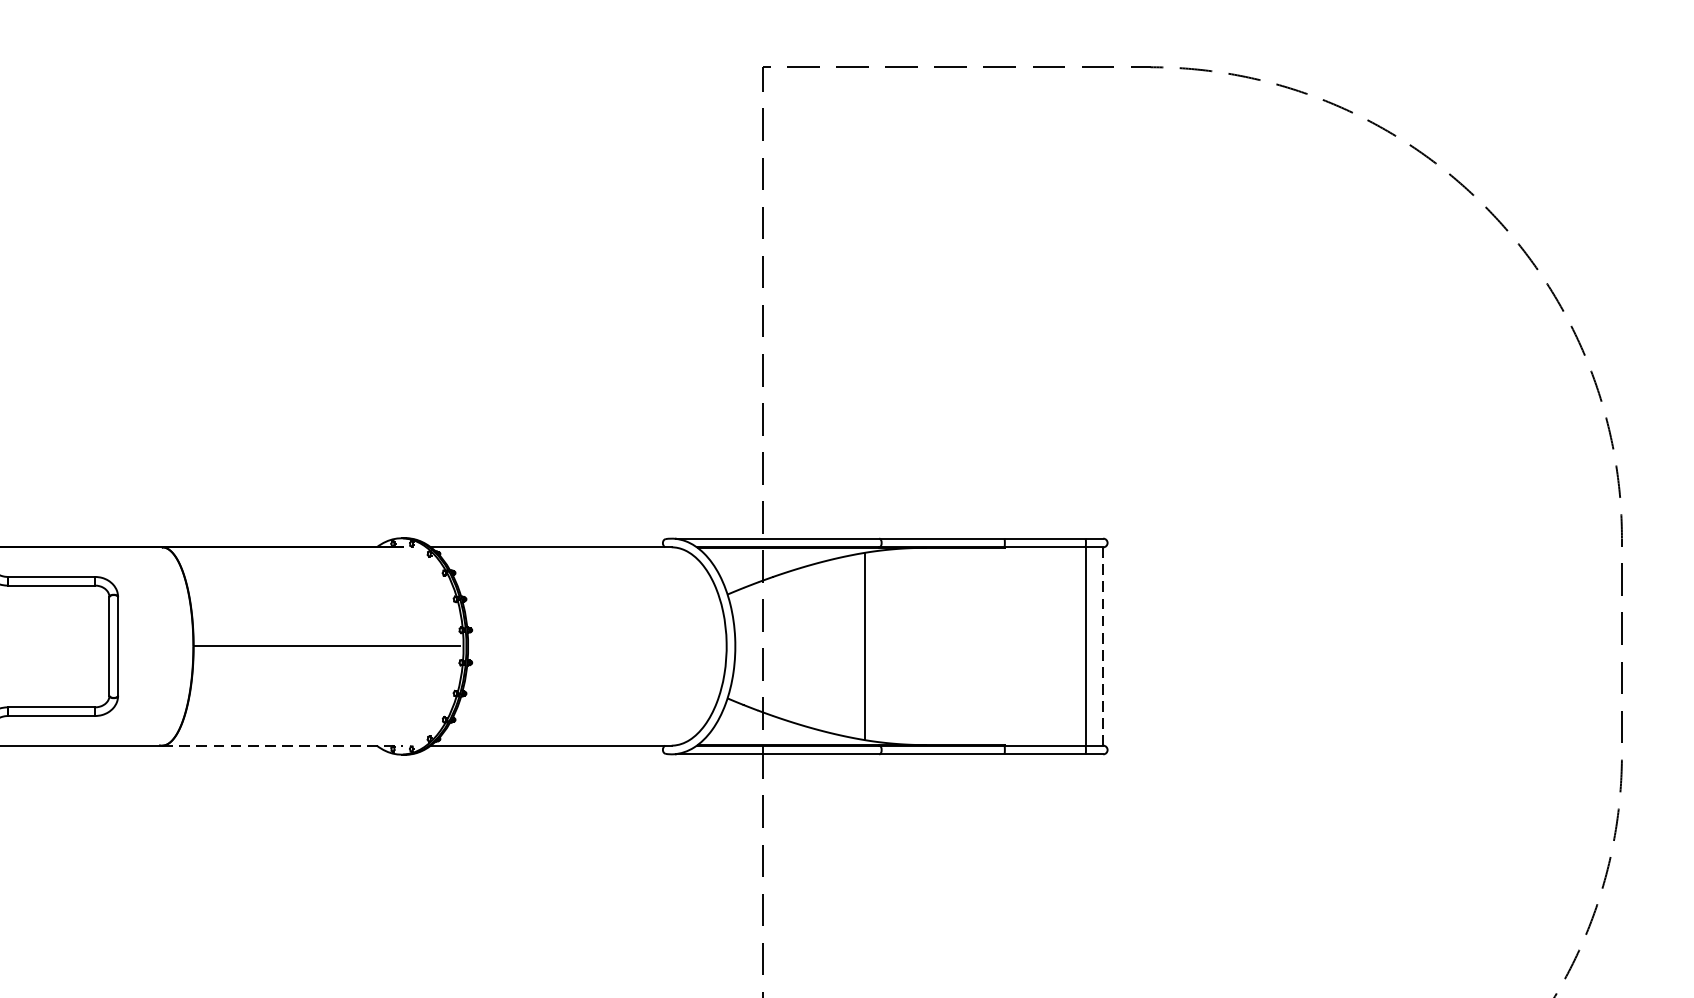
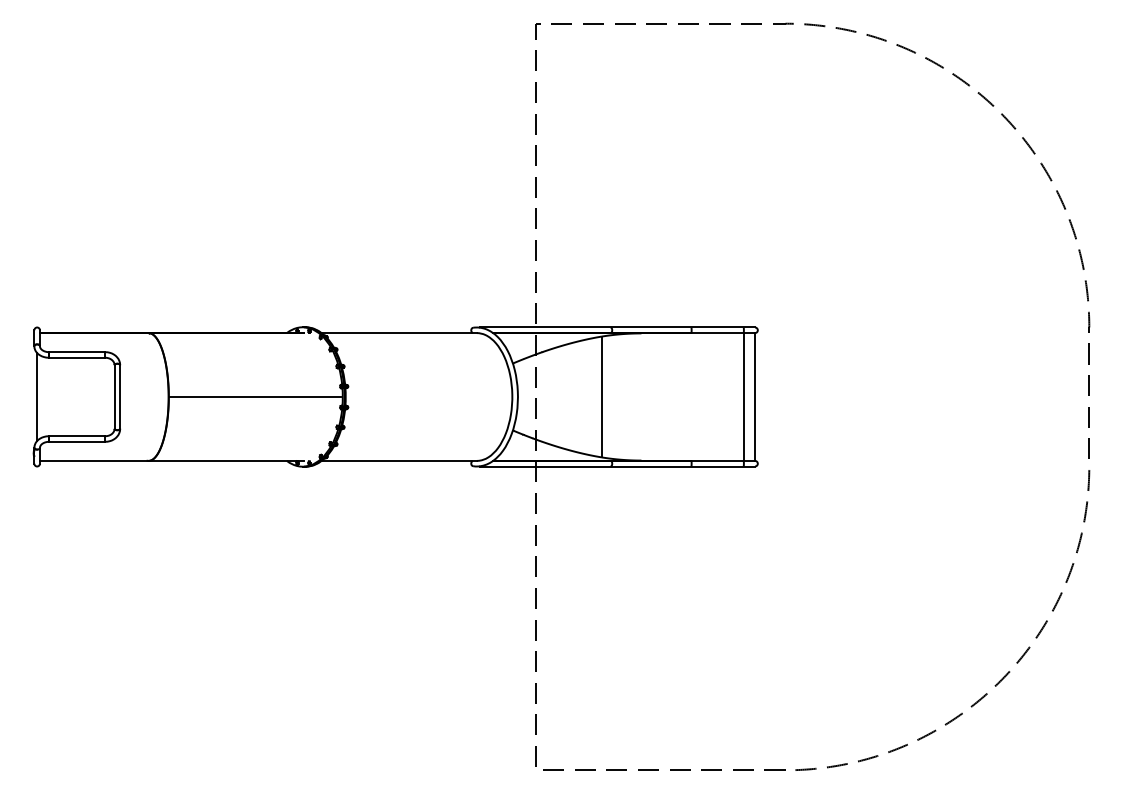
line: (1103, 647) -> (755, 397), dashed -> solid
line: (283, 745) -> (226, 460), dashed -> solid

